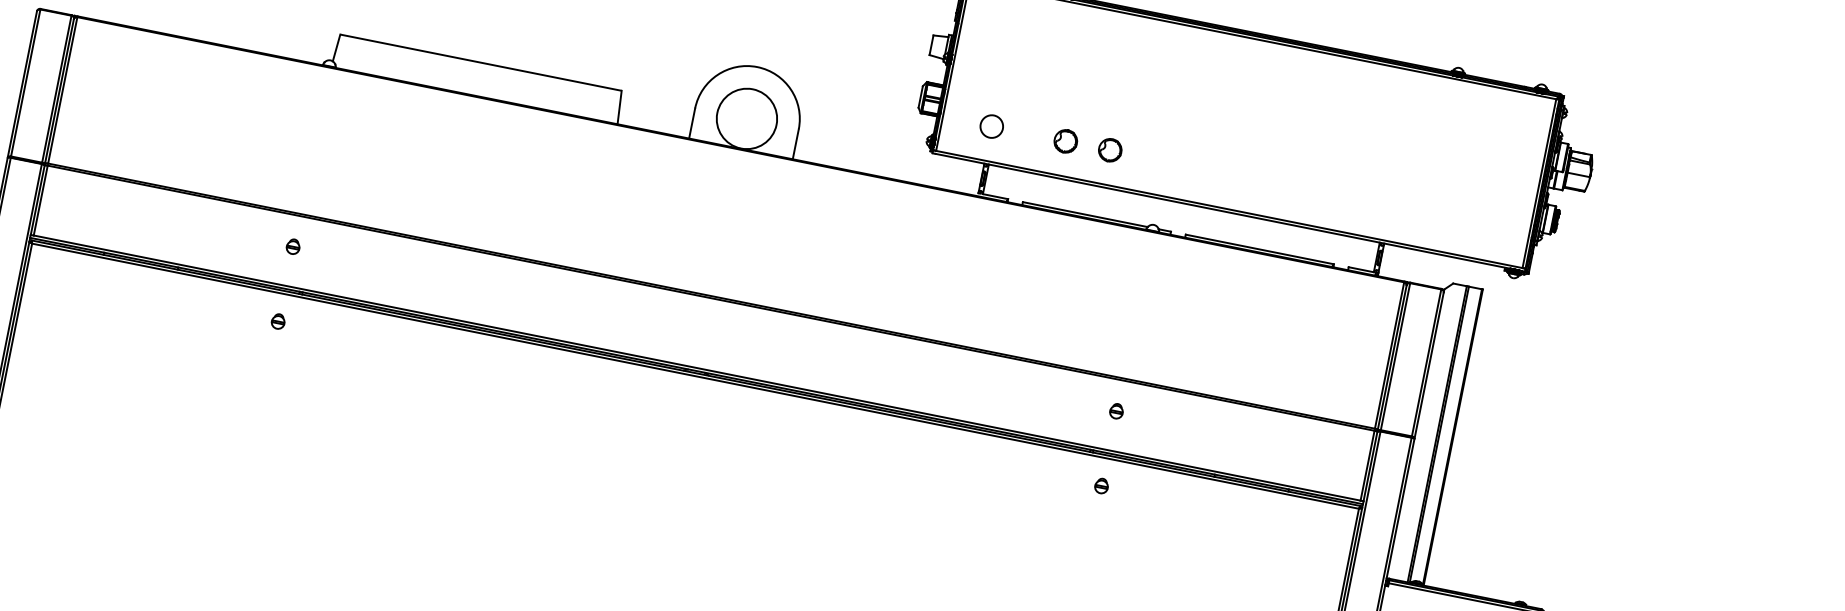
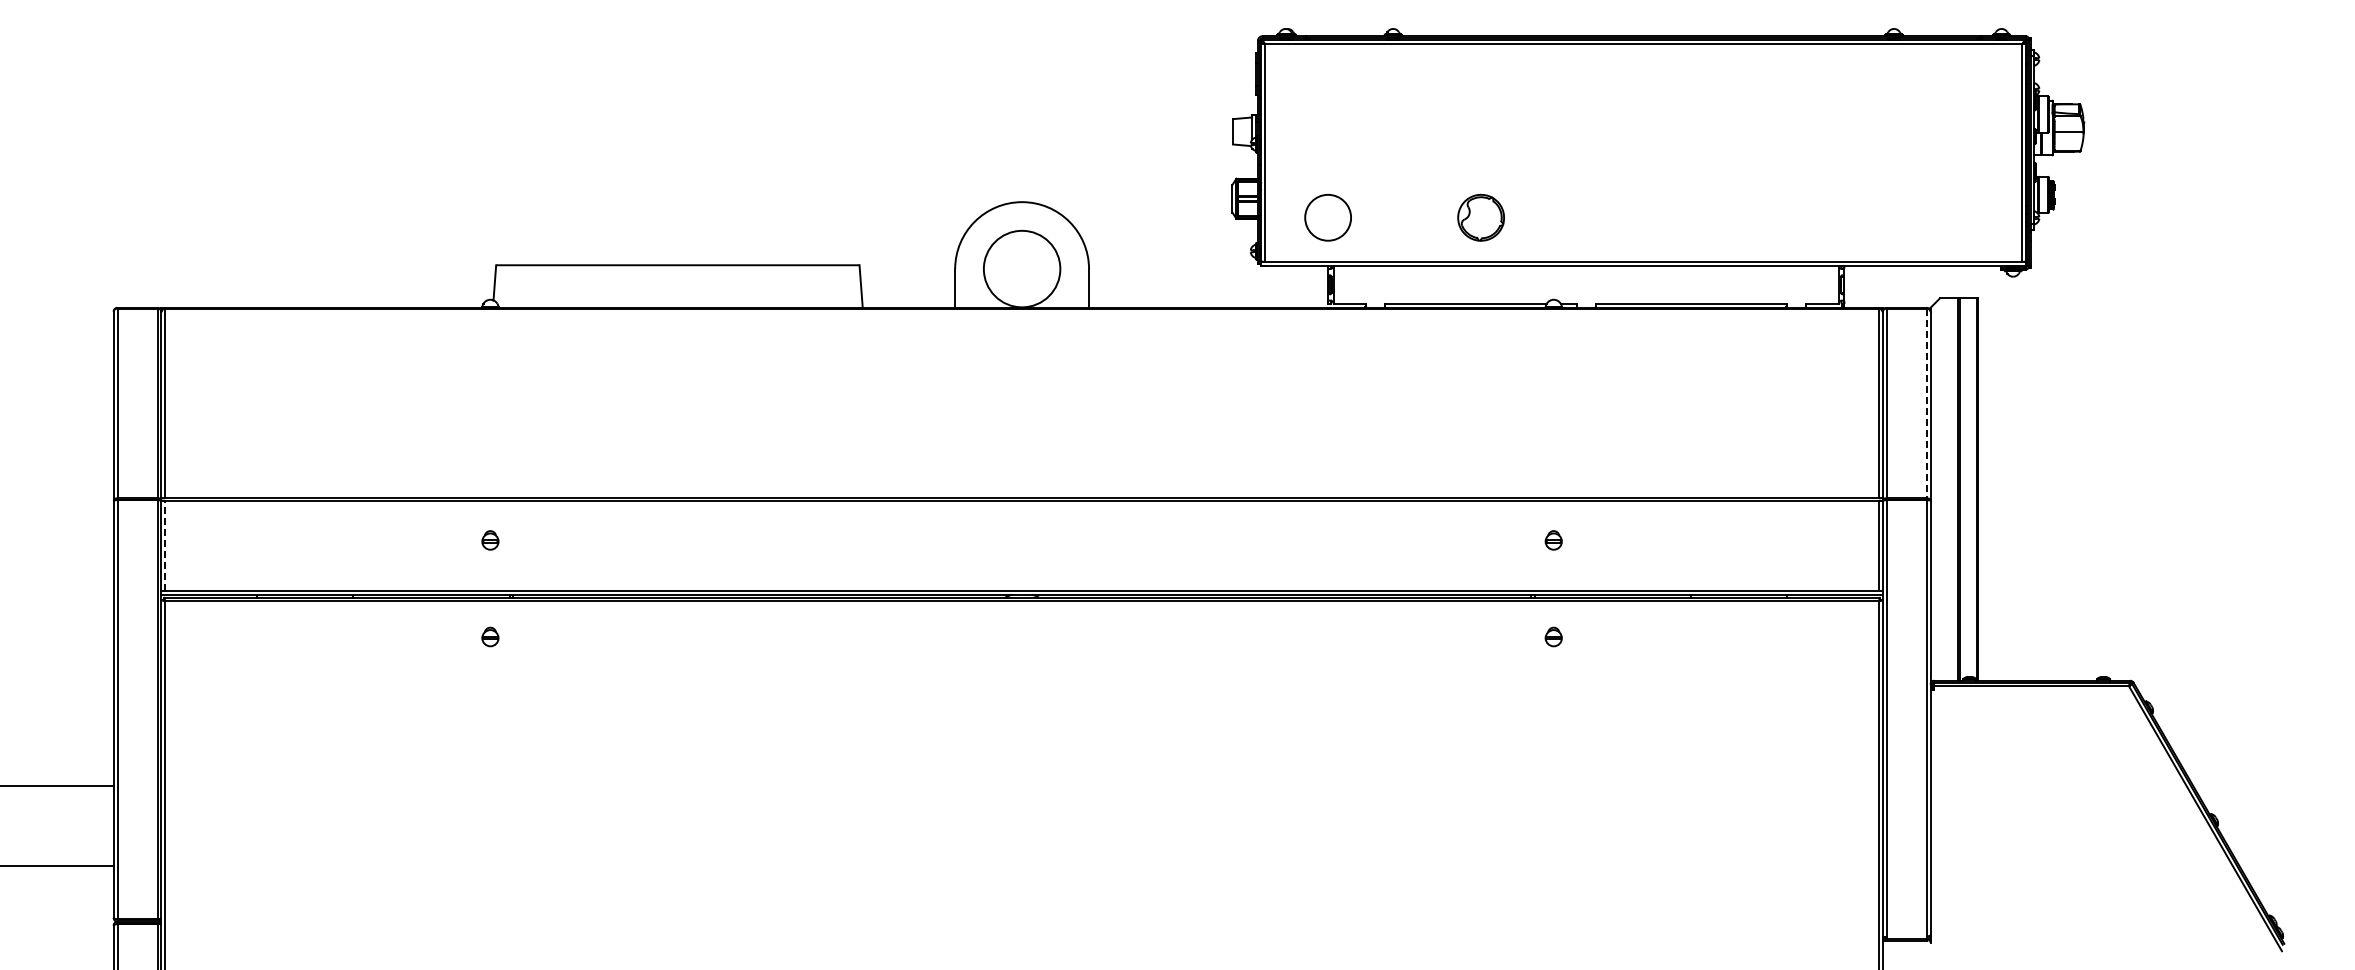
circle: (991, 126) -> (1327, 217), size x1.6
part: (1065, 141) -> (1423, 217), removed
part: (1109, 149) -> (1480, 217), size x1.6
line: (40, 200) -> (165, 545), solid -> dashed
line: (1426, 362) -> (1926, 403), solid -> dashed

